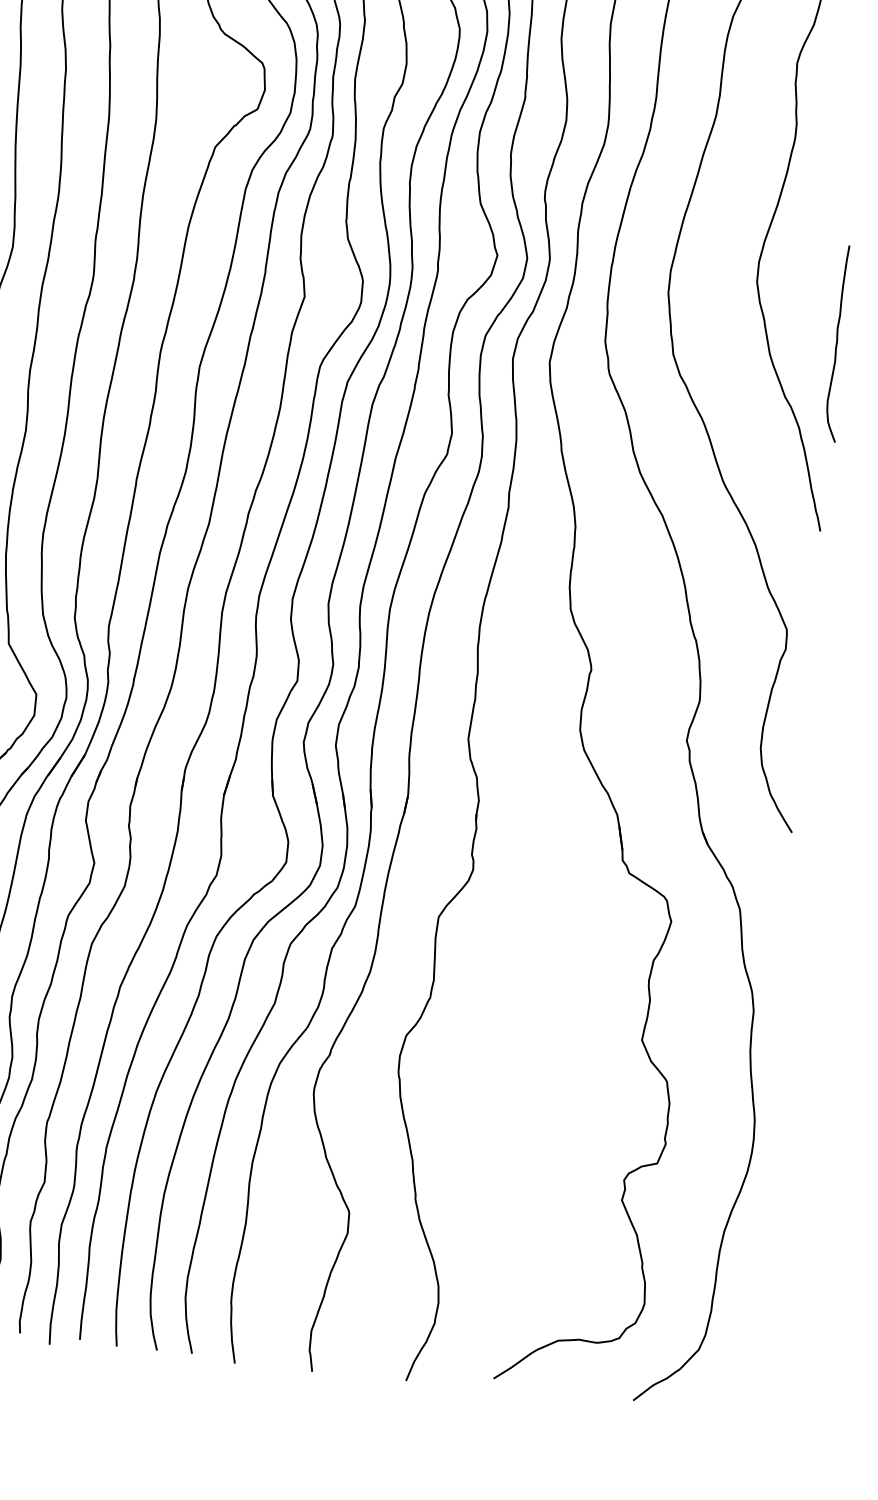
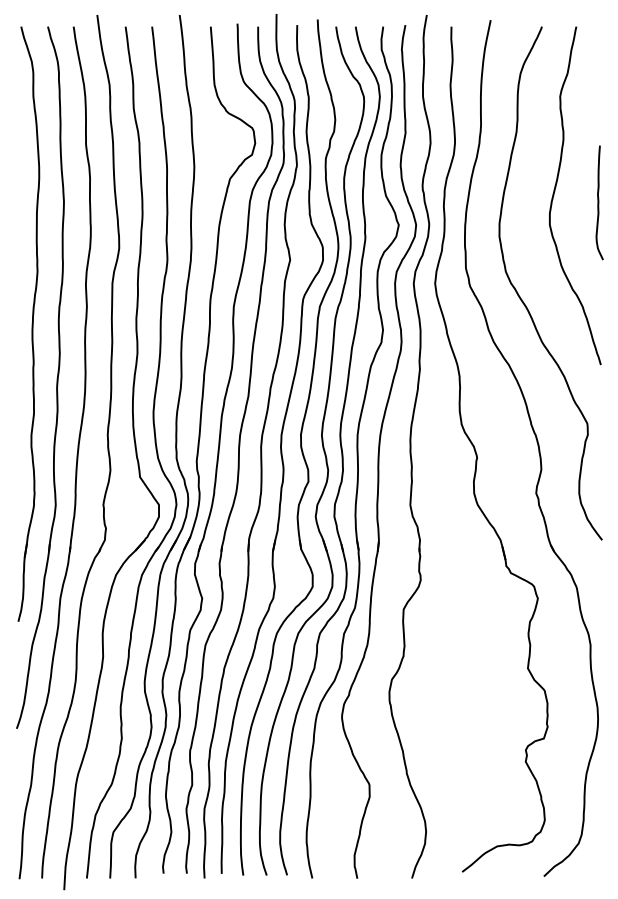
curve: (838, 343) -> (599, 202), moved

